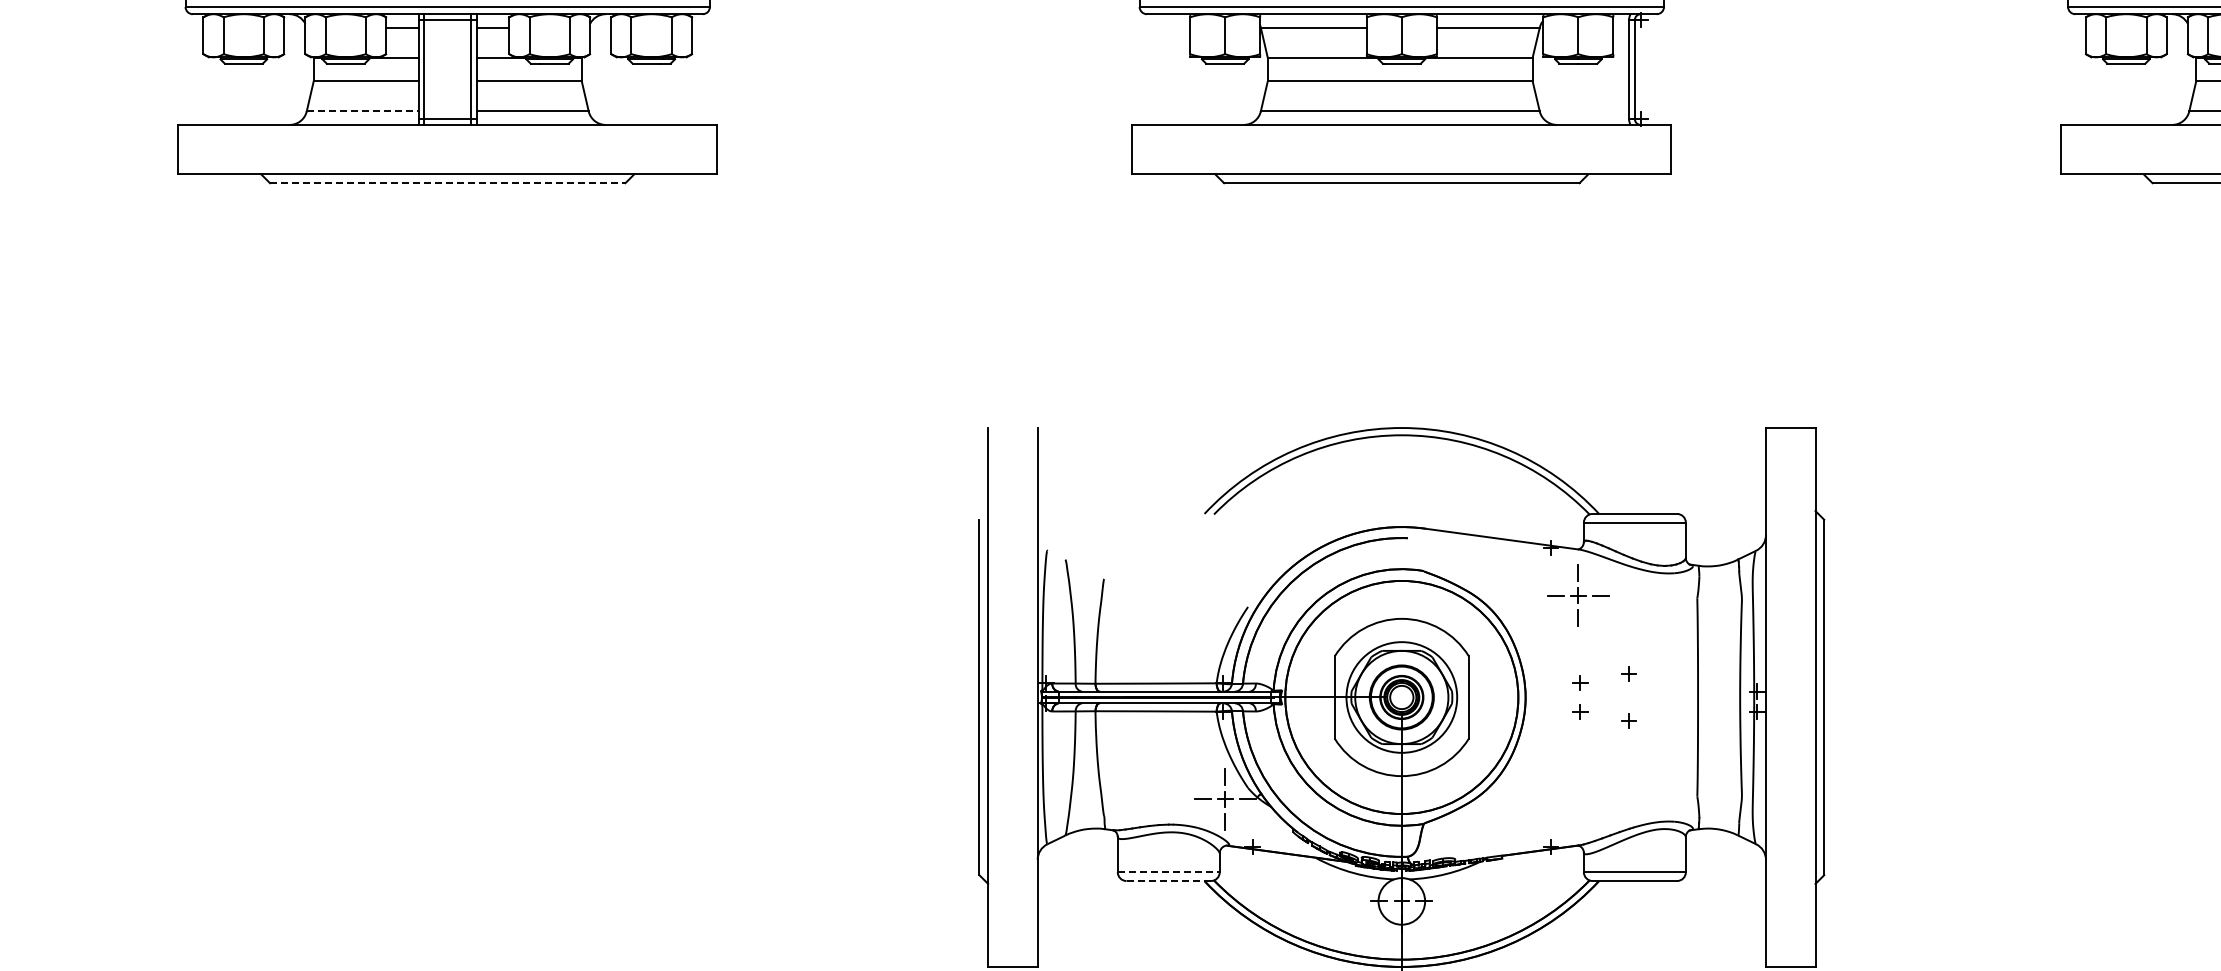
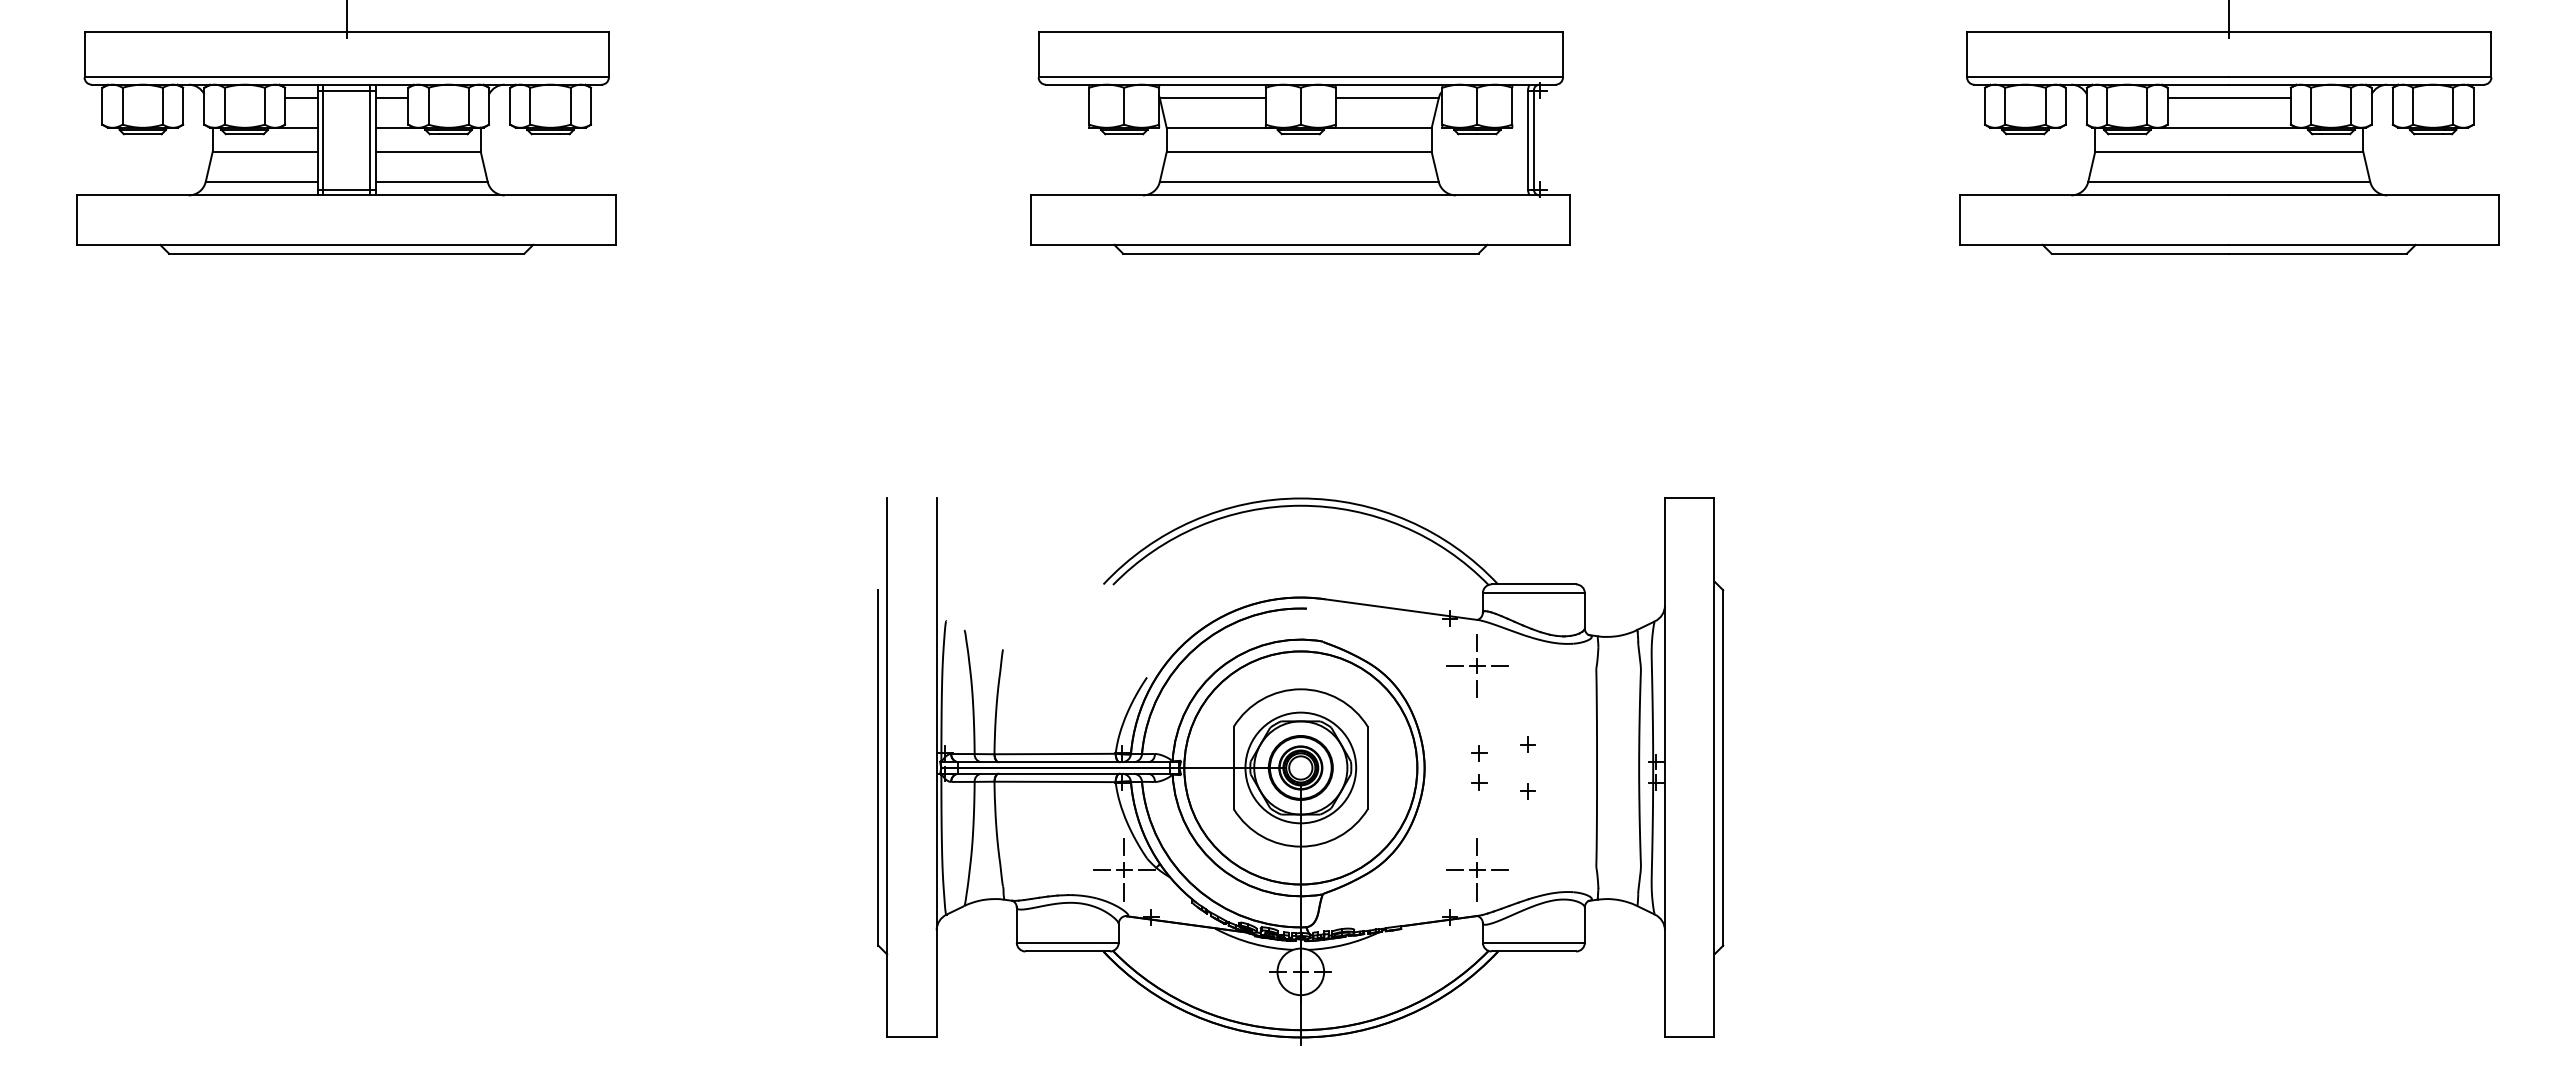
line: (362, 111) -> (261, 181), dashed -> solid
line: (447, 183) -> (346, 253), dashed -> solid
part: (1578, 799) -> (1477, 869), added
line: (1168, 872) -> (1067, 942), dashed -> solid
line: (1169, 881) -> (1068, 951), dashed -> solid

